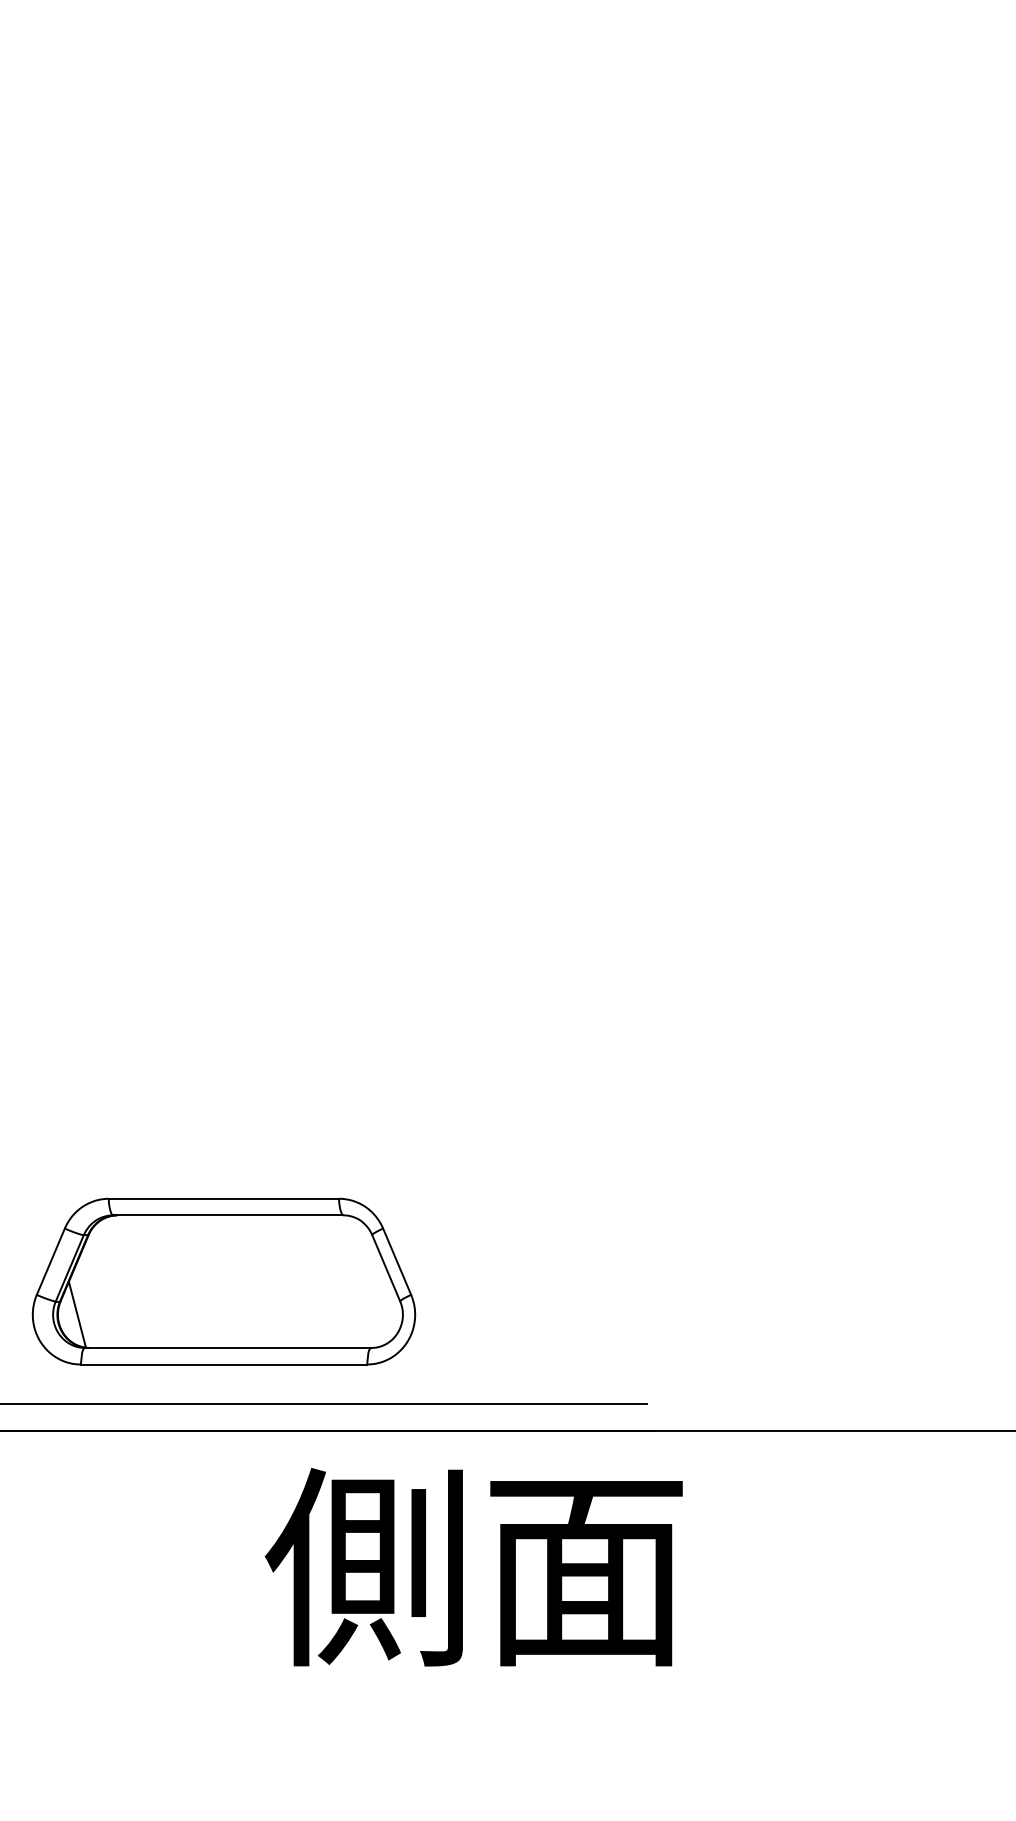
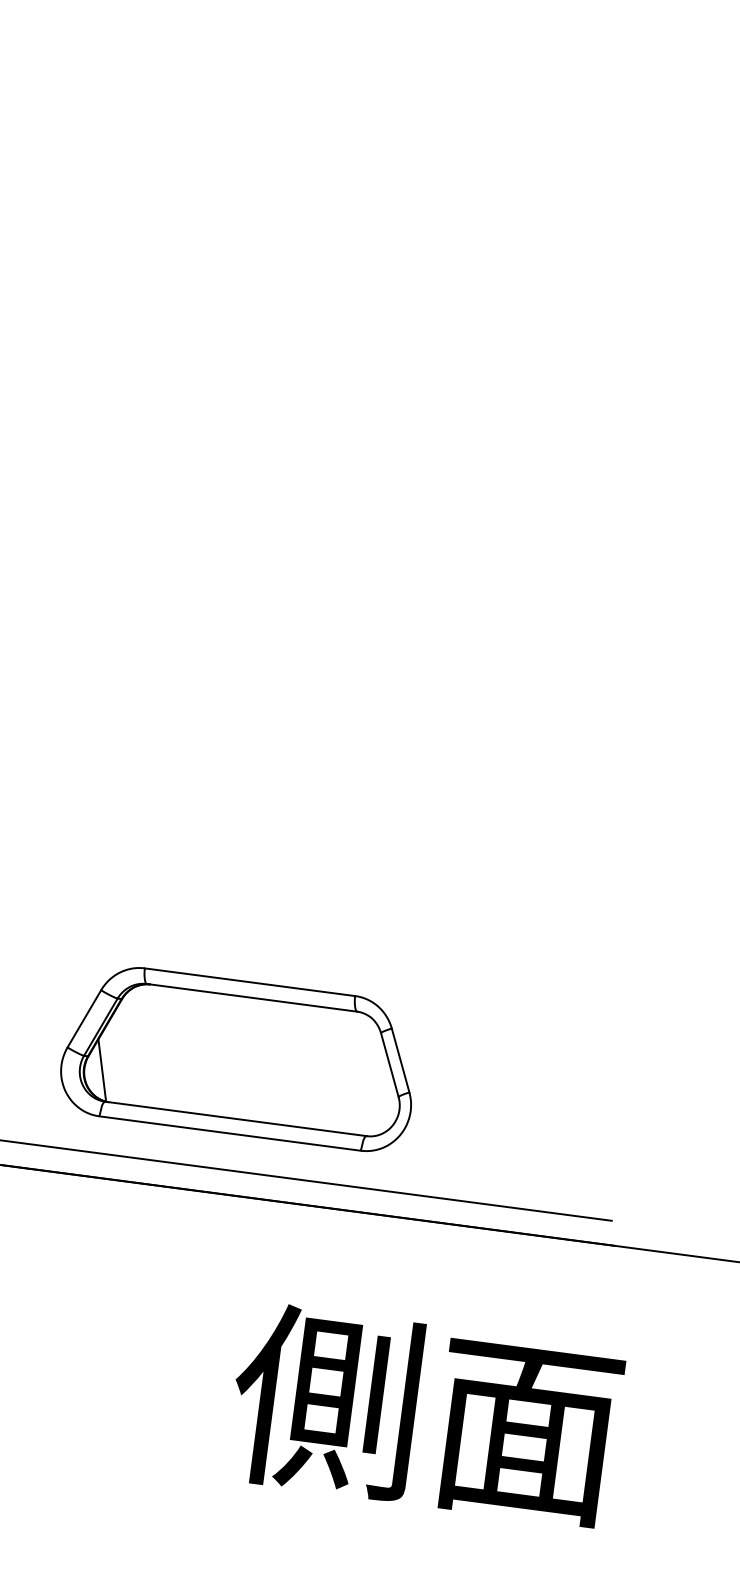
text: (473, 1567) -> (424, 1414), moved

